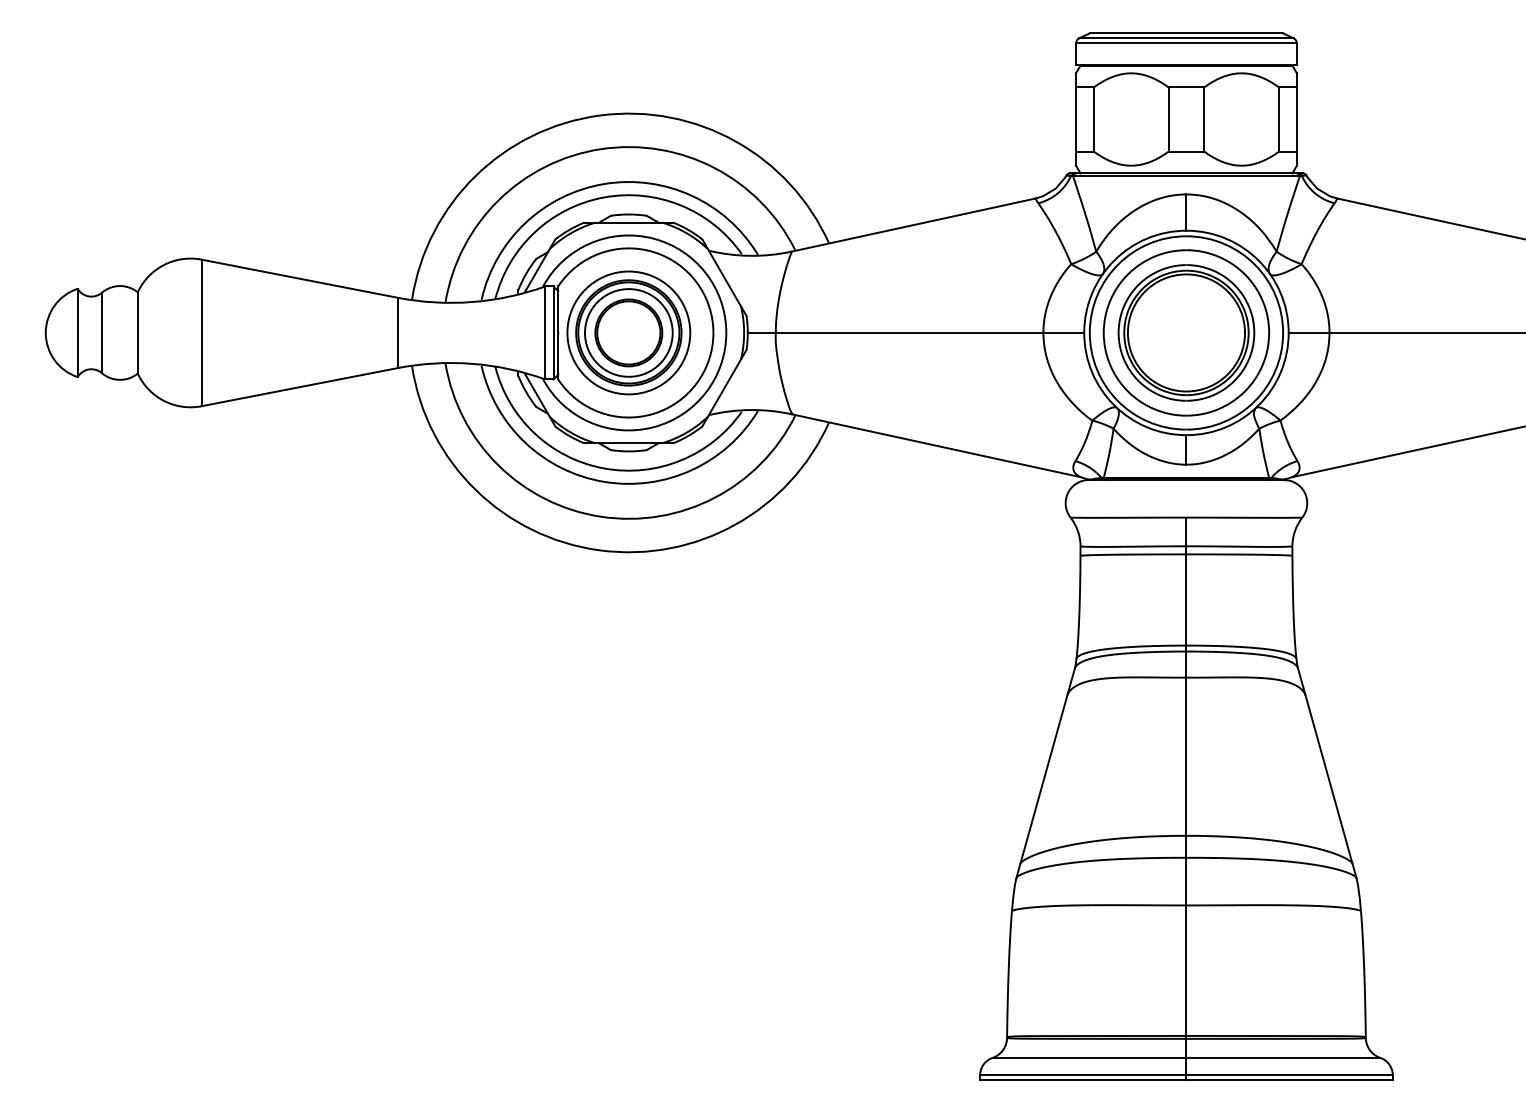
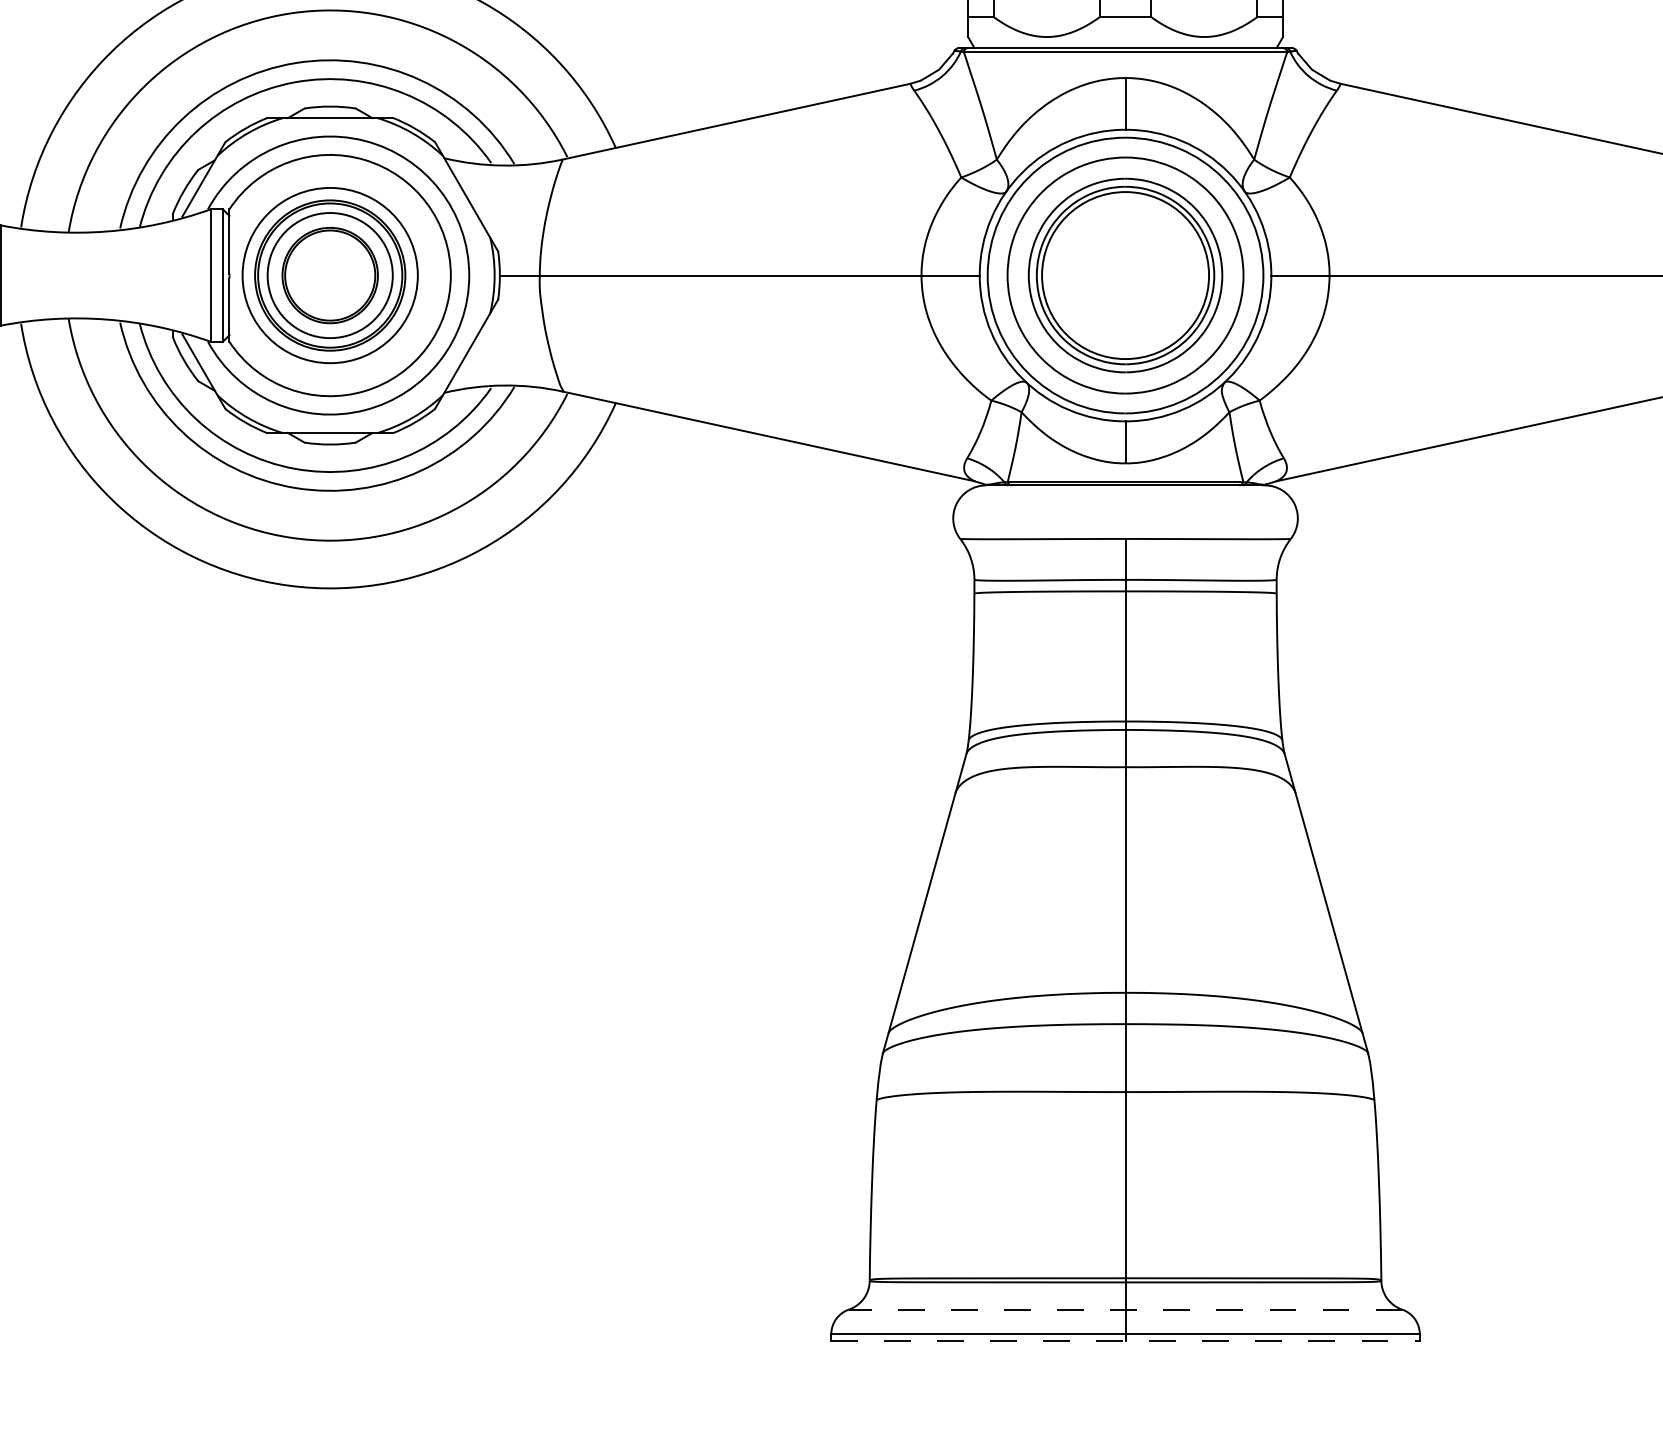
line: (1186, 1057) -> (1125, 1308), solid -> dashed
line: (1186, 1079) -> (1125, 1340), solid -> dashed

